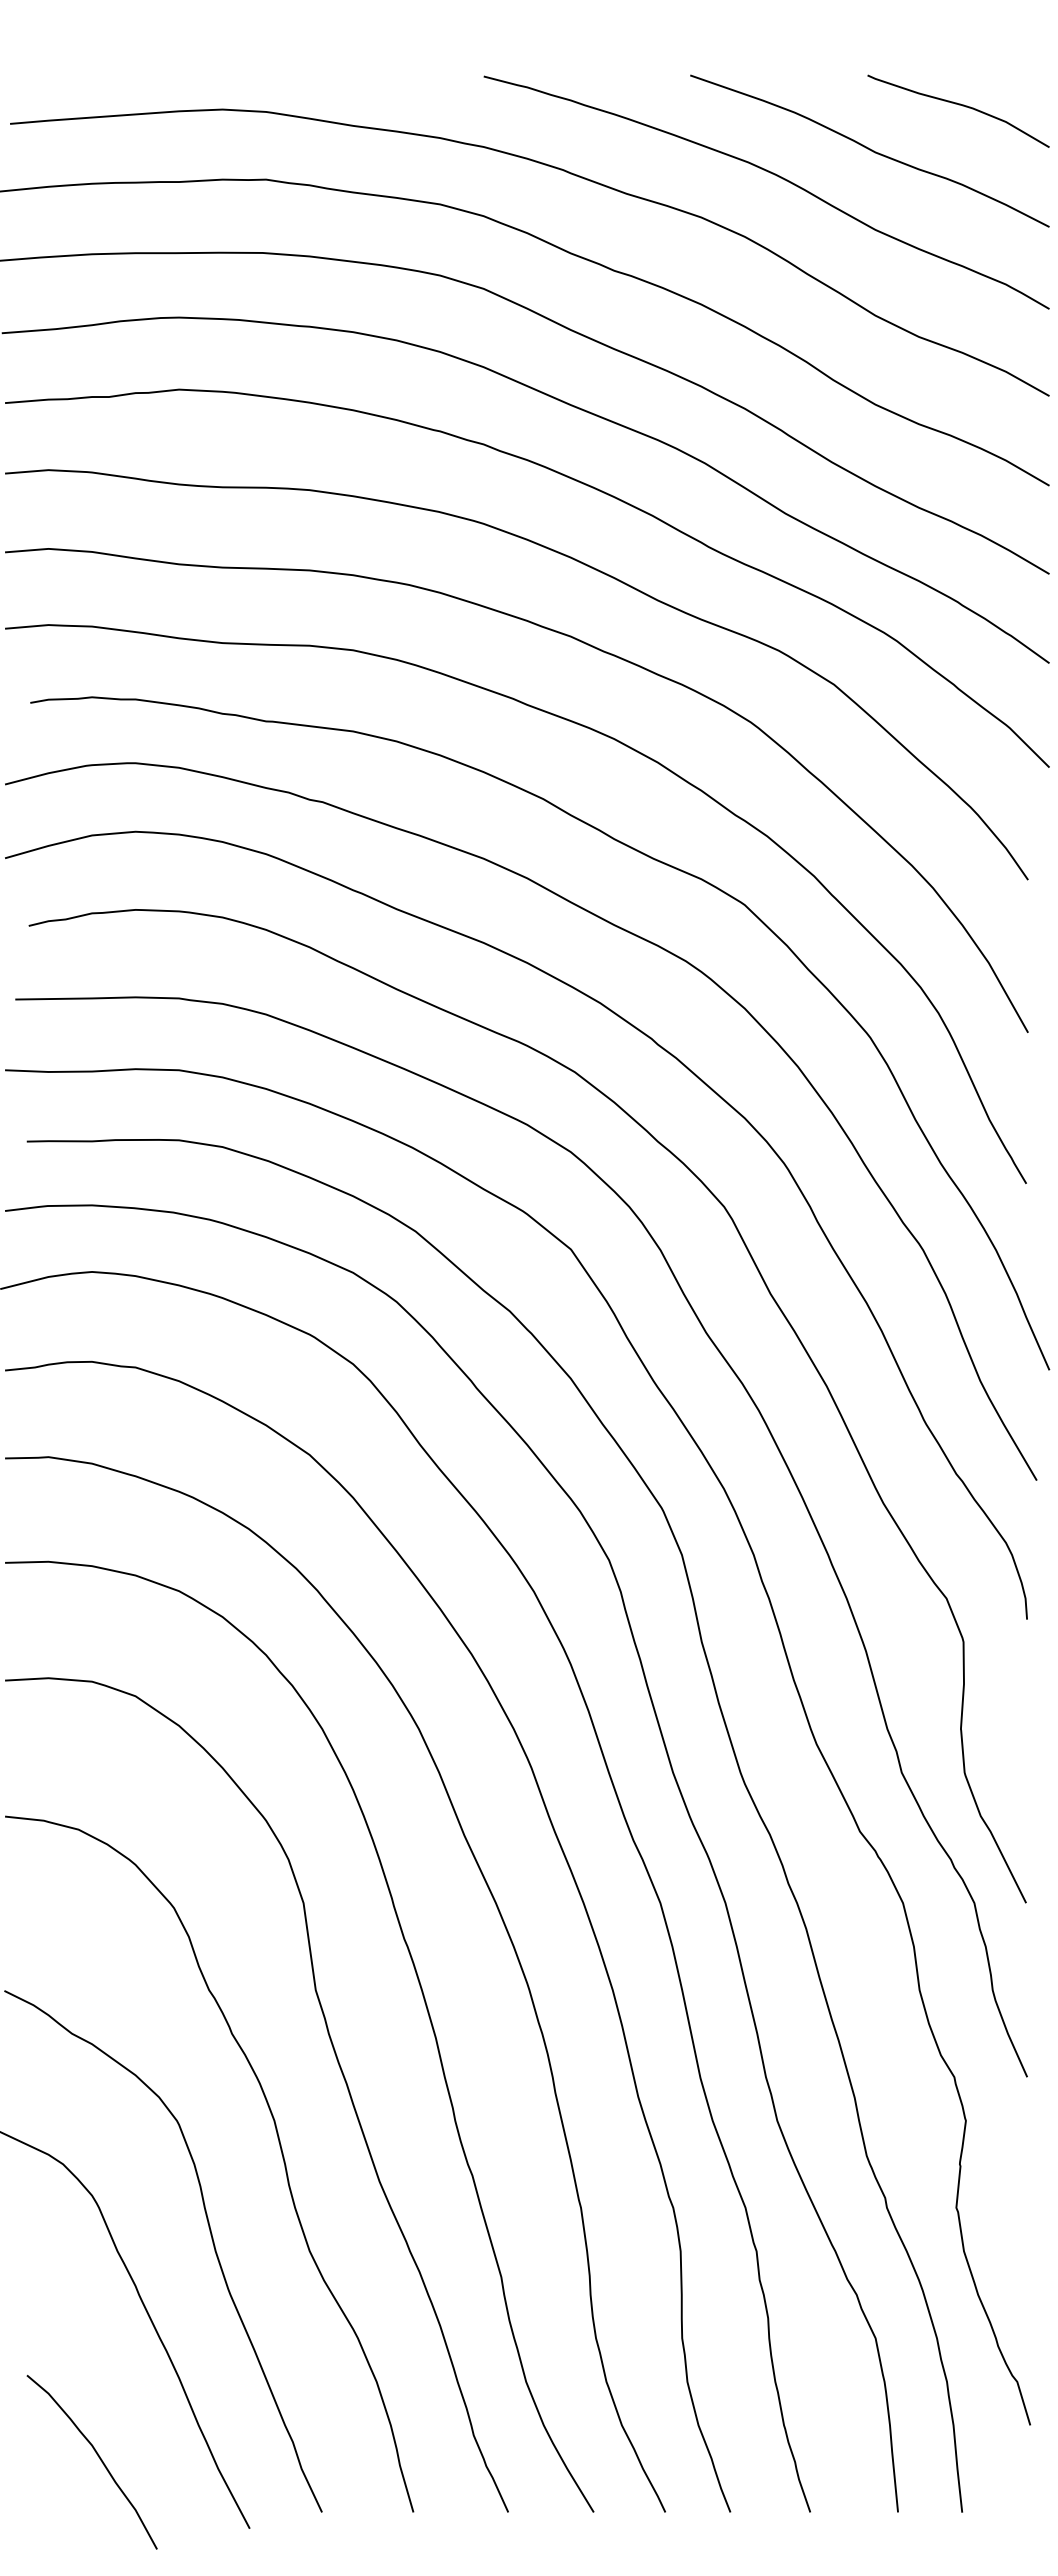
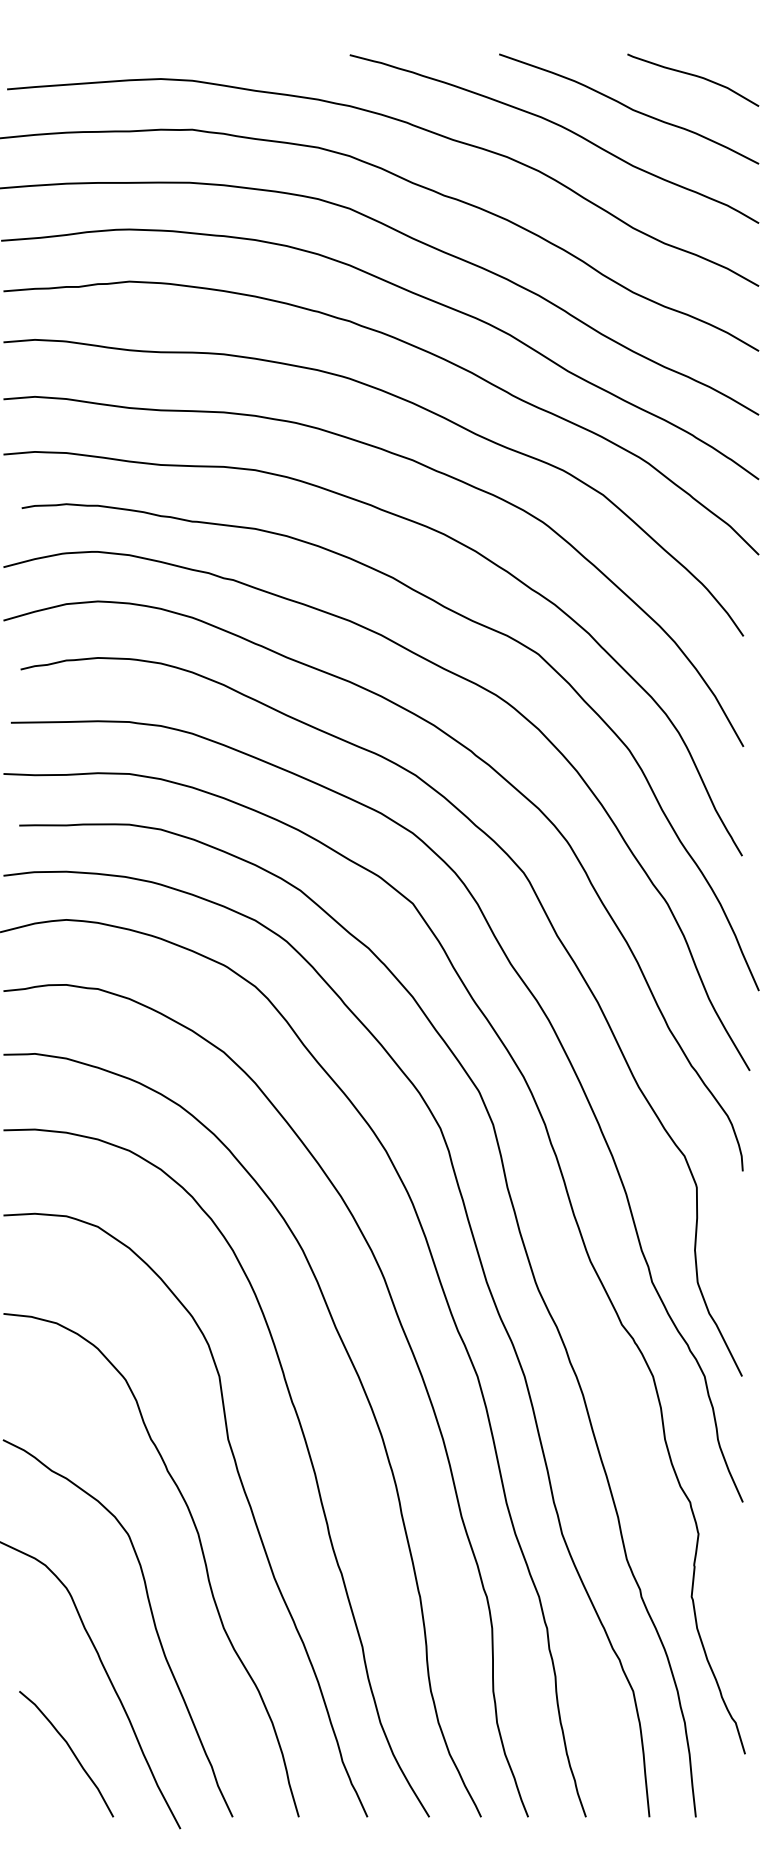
curve: (98, 2457) -> (71, 1750), moved

